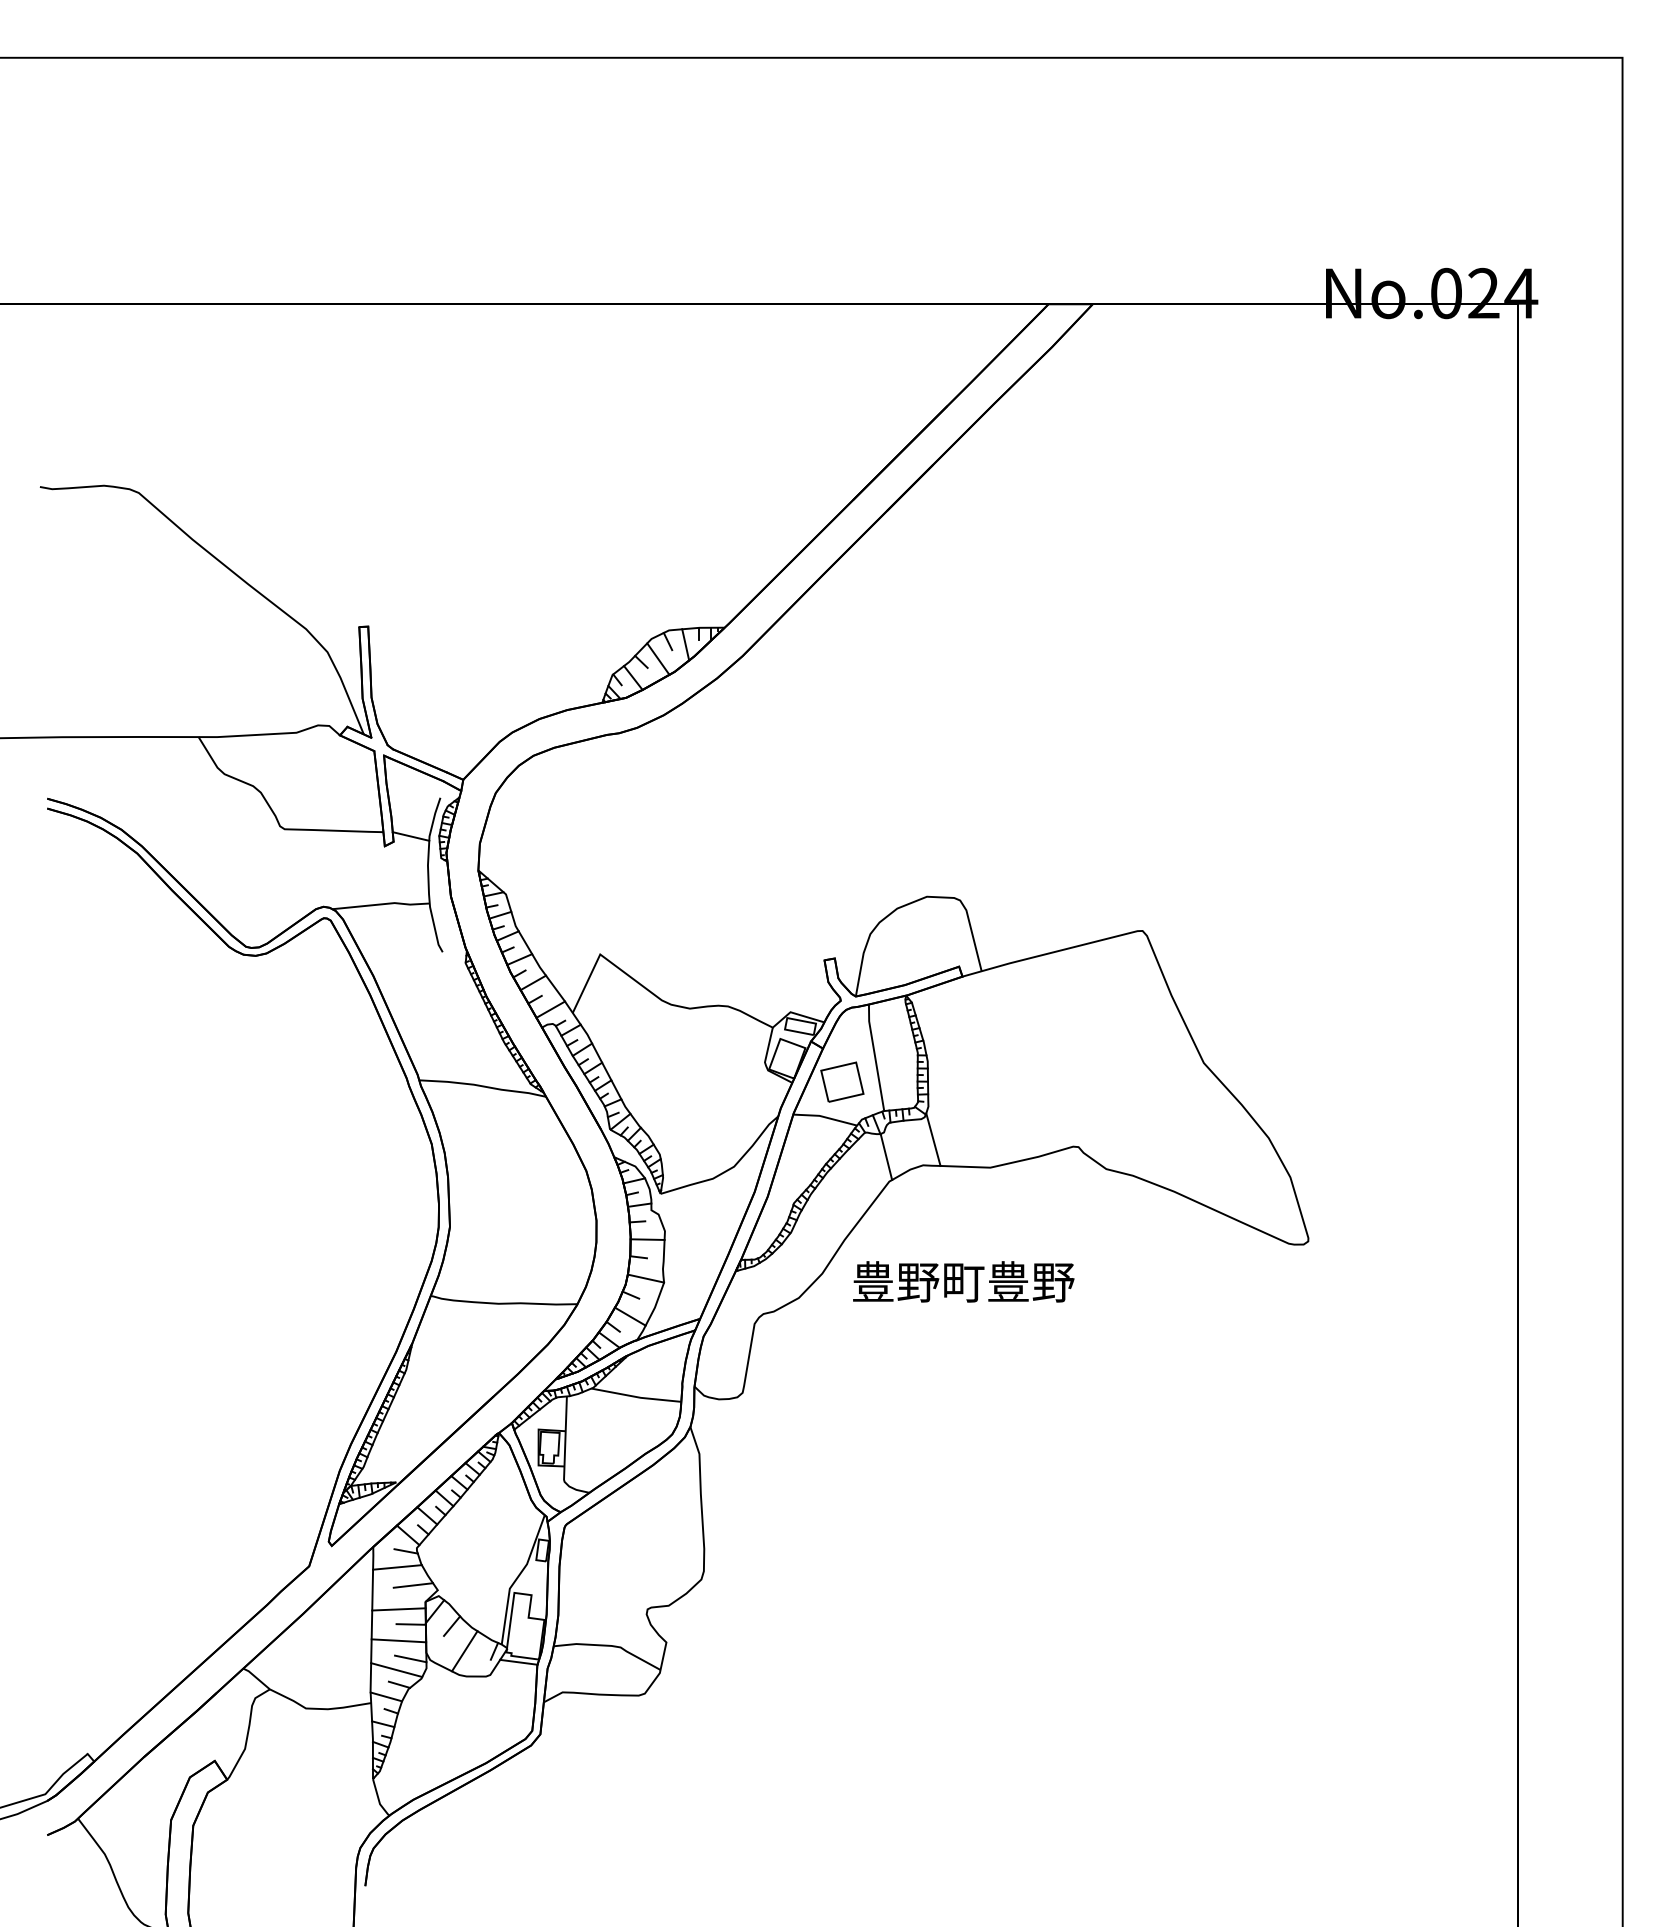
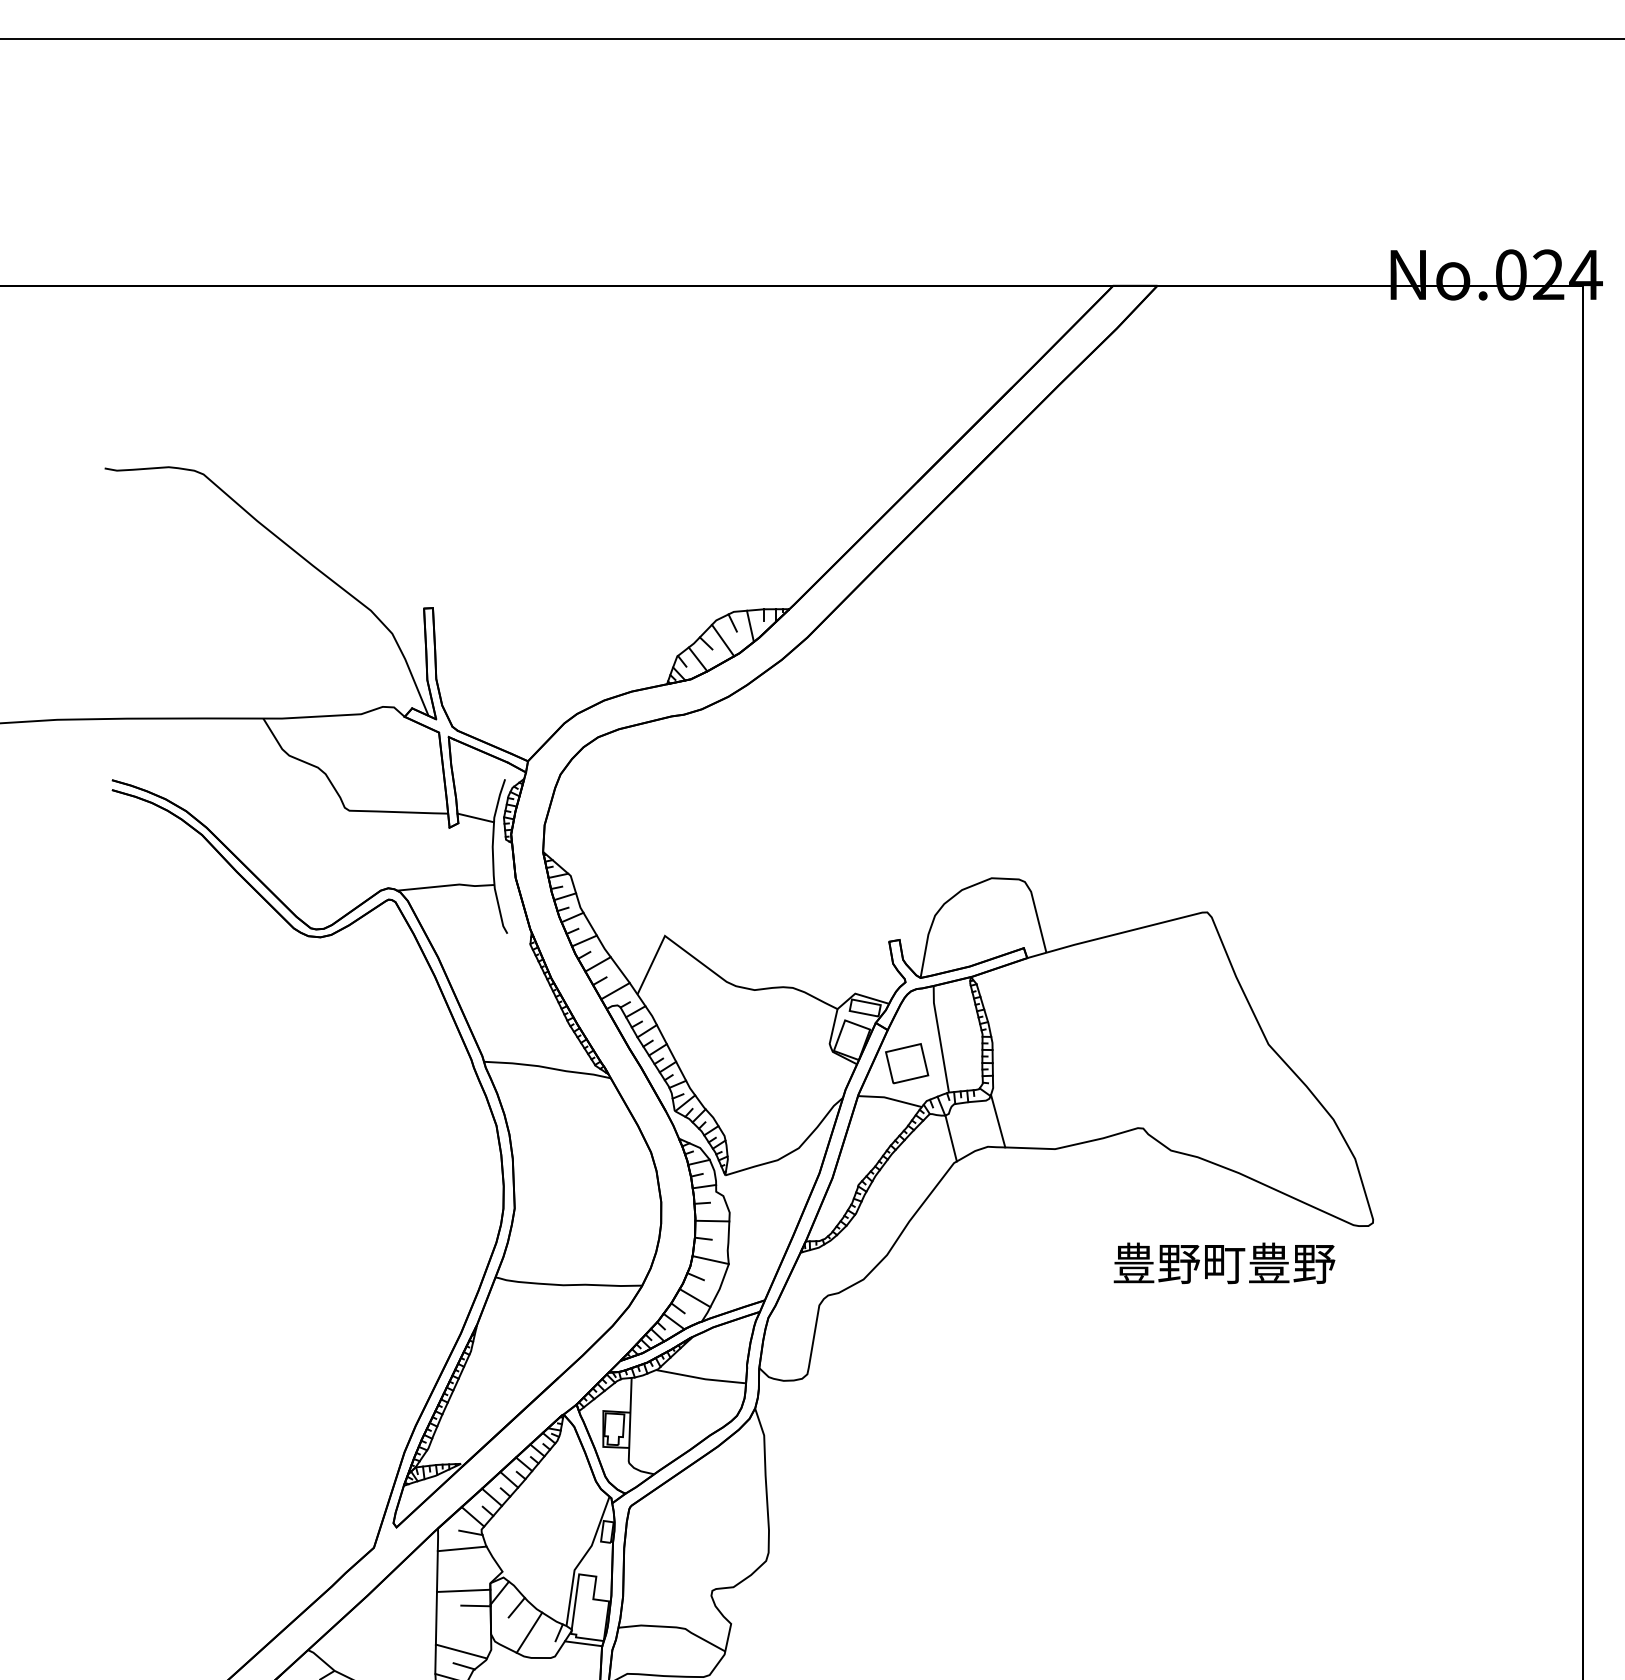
text: (963, 1281) -> (1224, 1262), moved
line: (413, 1585) -> (478, 1566), removed
line: (398, 1640) -> (463, 1621), removed
line: (410, 1658) -> (475, 1639), removed

